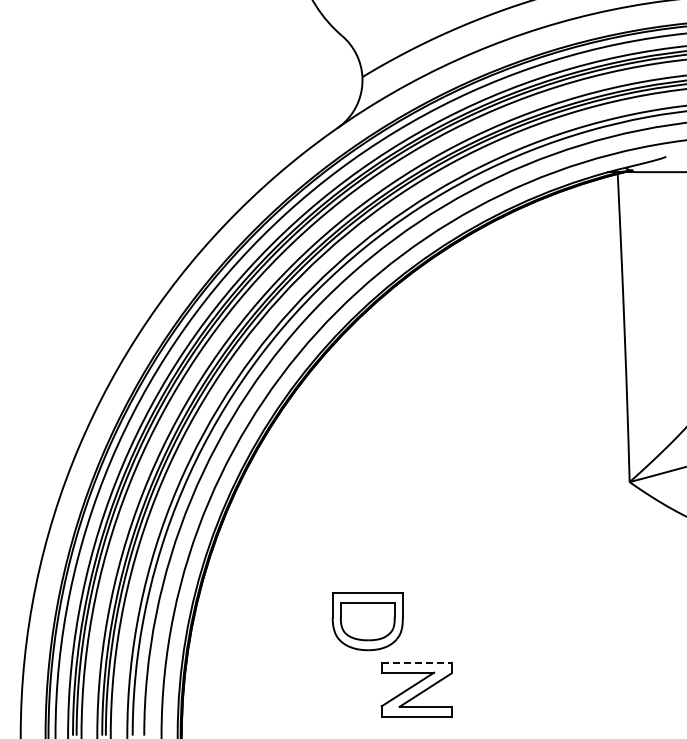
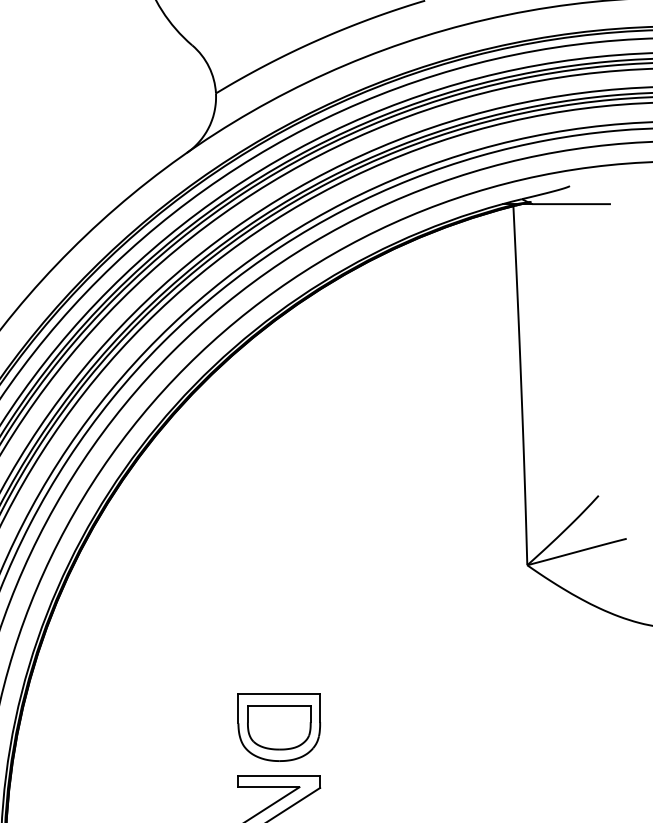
part: (367, 621) -> (278, 727), moved
line: (417, 662) -> (280, 775), dashed -> solid

